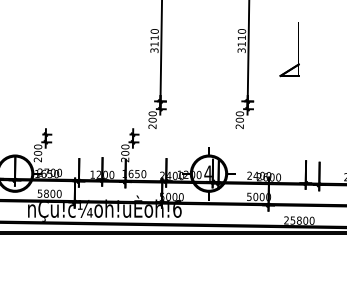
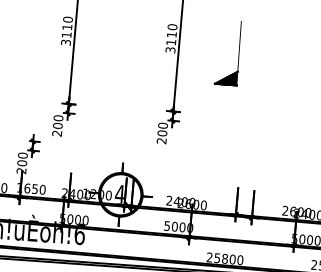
fill: (289, 69) -> (226, 76), added

